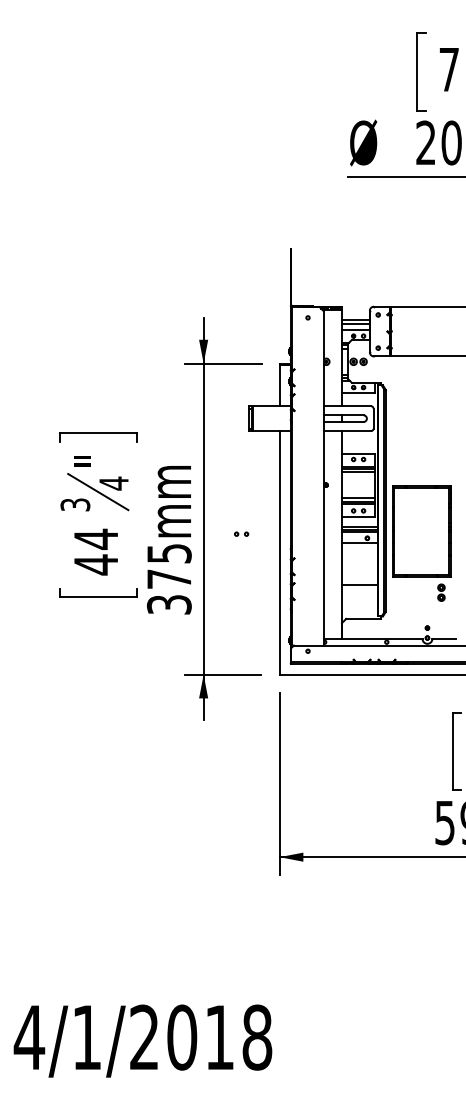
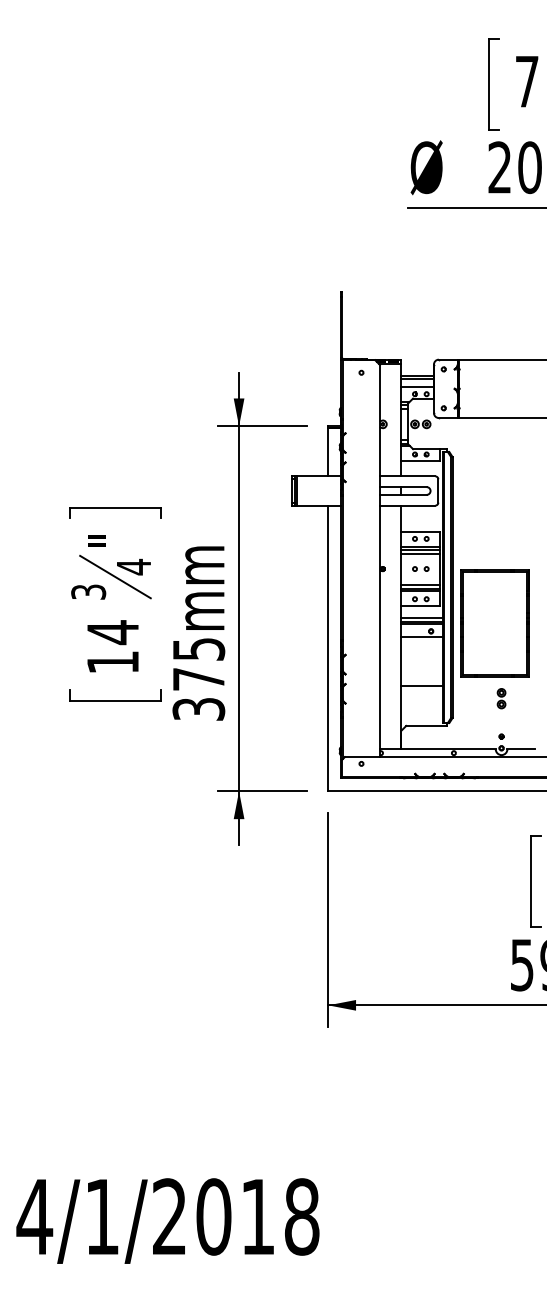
part: (241, 533) -> (420, 568), moved
text: (95, 564) -> (112, 662), 44 -> 14
part: (441, 592) -> (501, 698), moved

